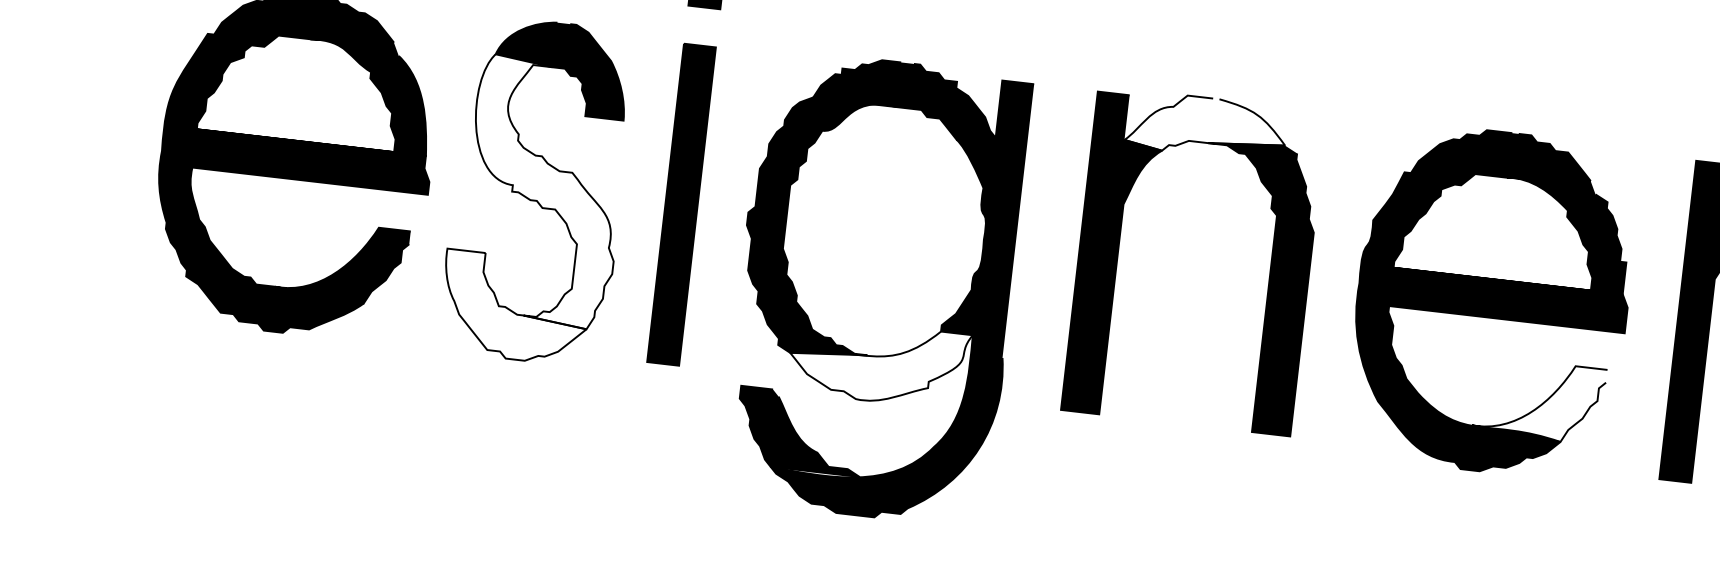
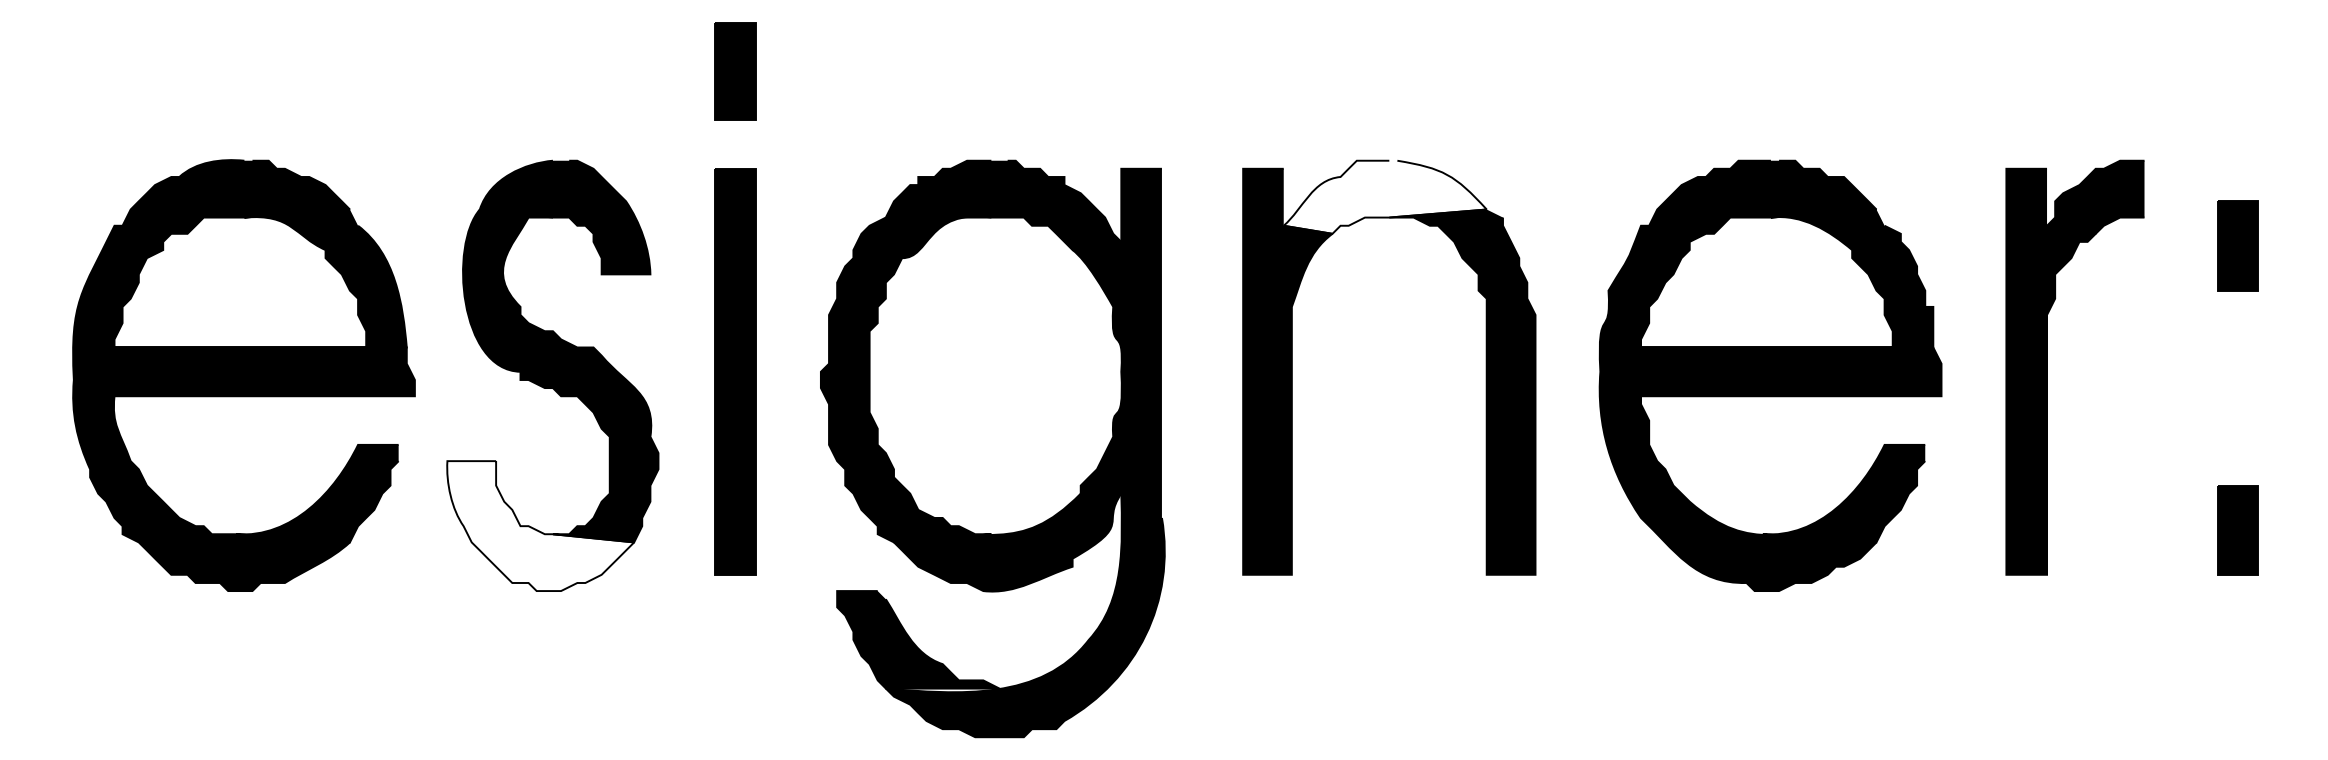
fill: (543, 191) -> (560, 375), added
fill: (879, 363) -> (1007, 542), added
fill: (1539, 400) -> (1843, 493), added

